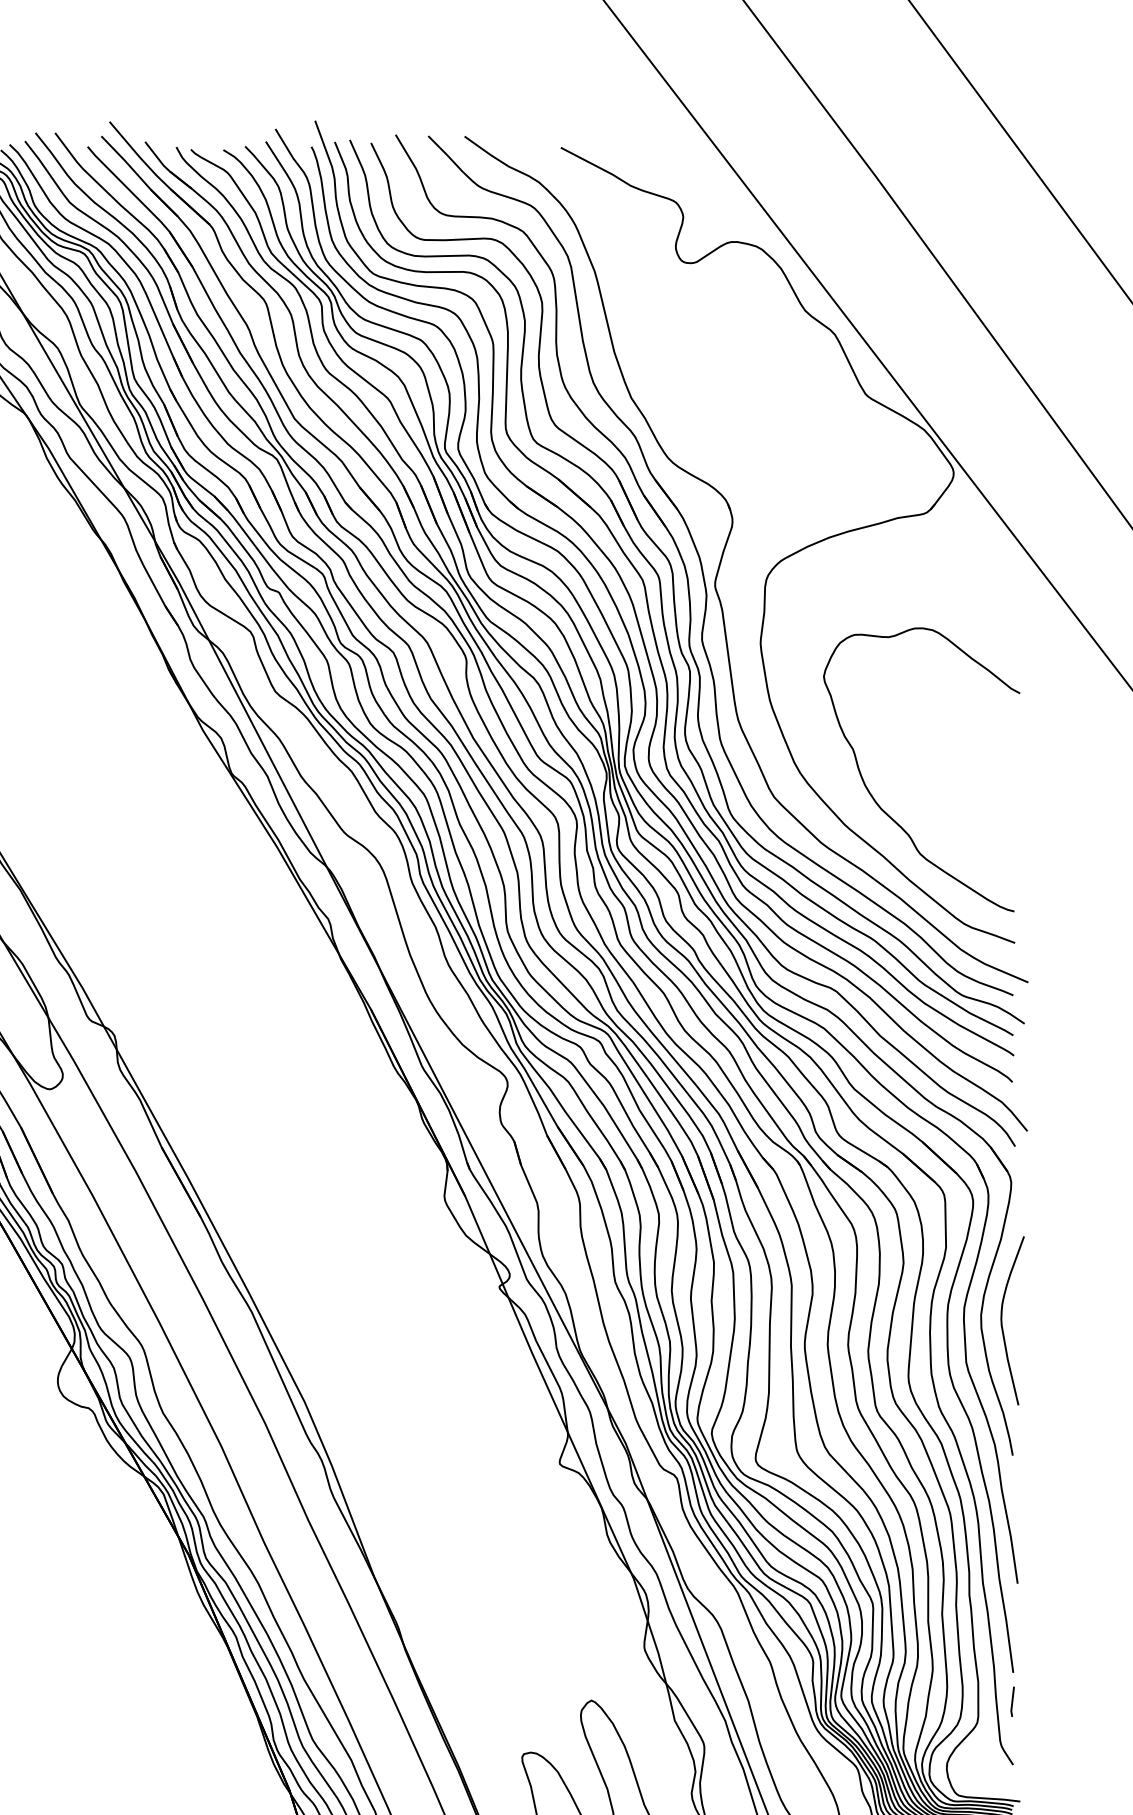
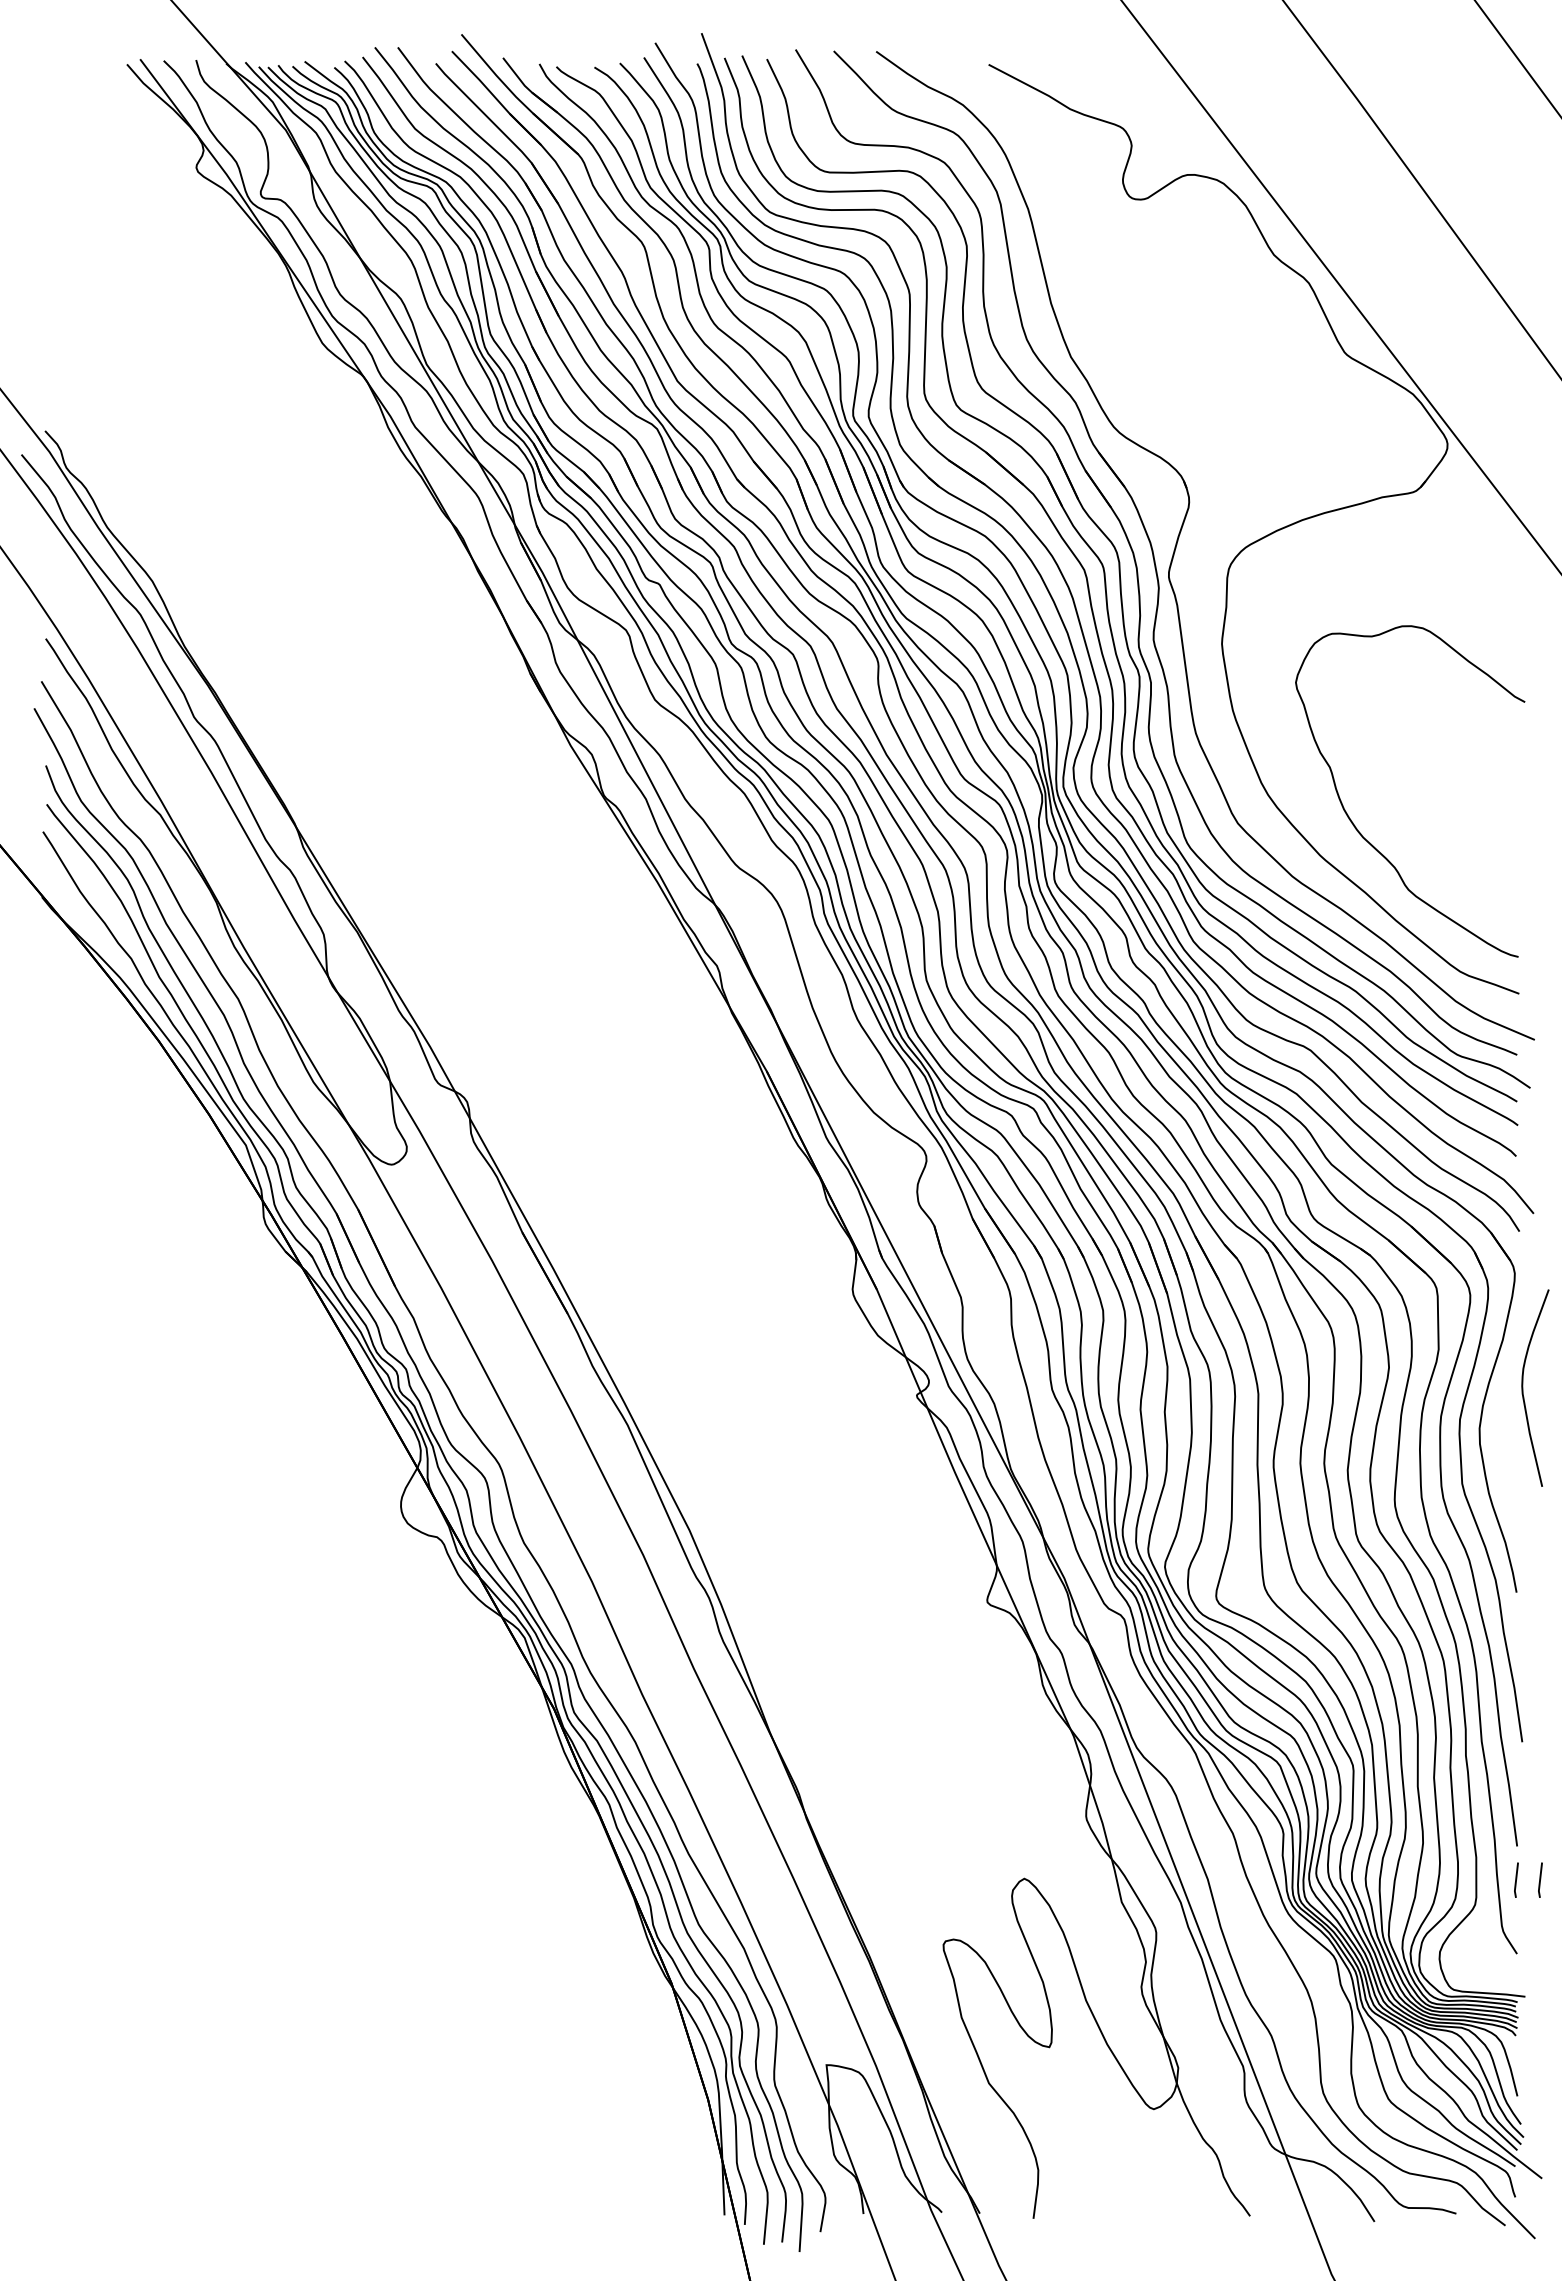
curve: (1002, 1320) -> (1523, 1387), moved
line: (1033, 1701) -> (1540, 1879), added

